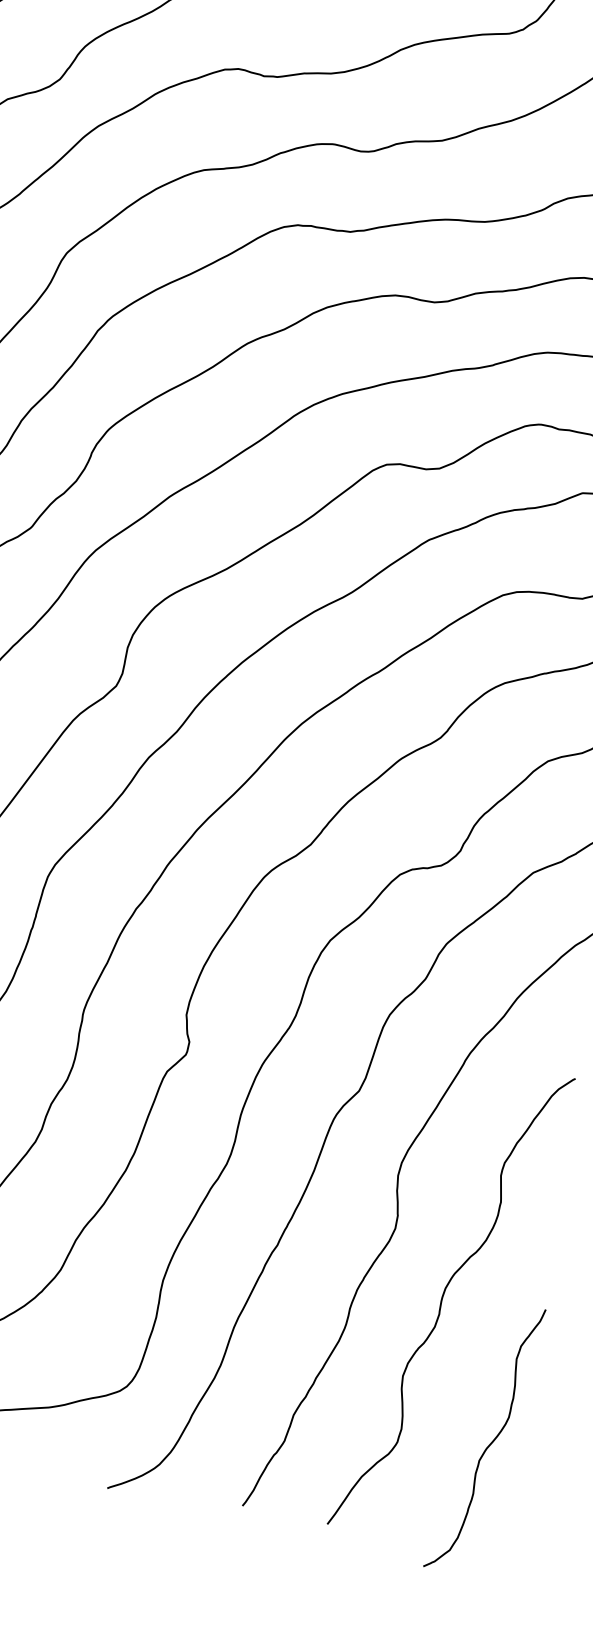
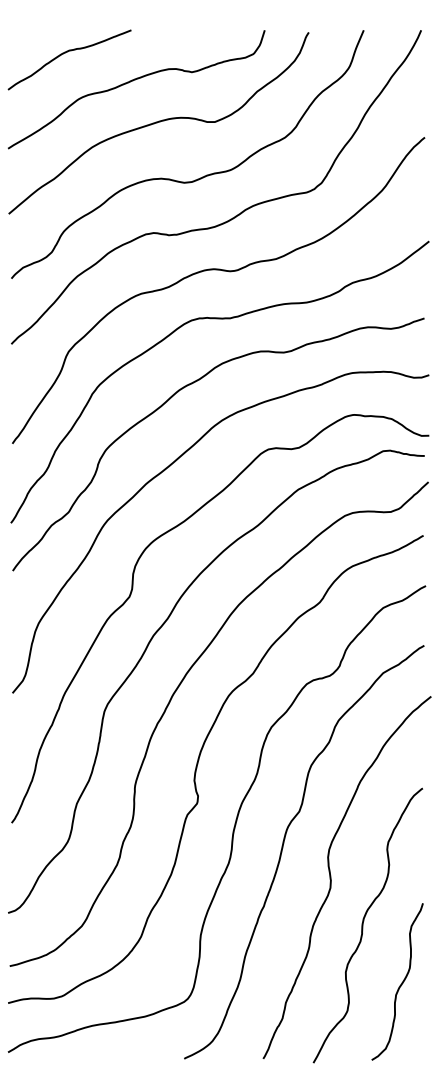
curve: (491, 1440) -> (401, 982), moved

